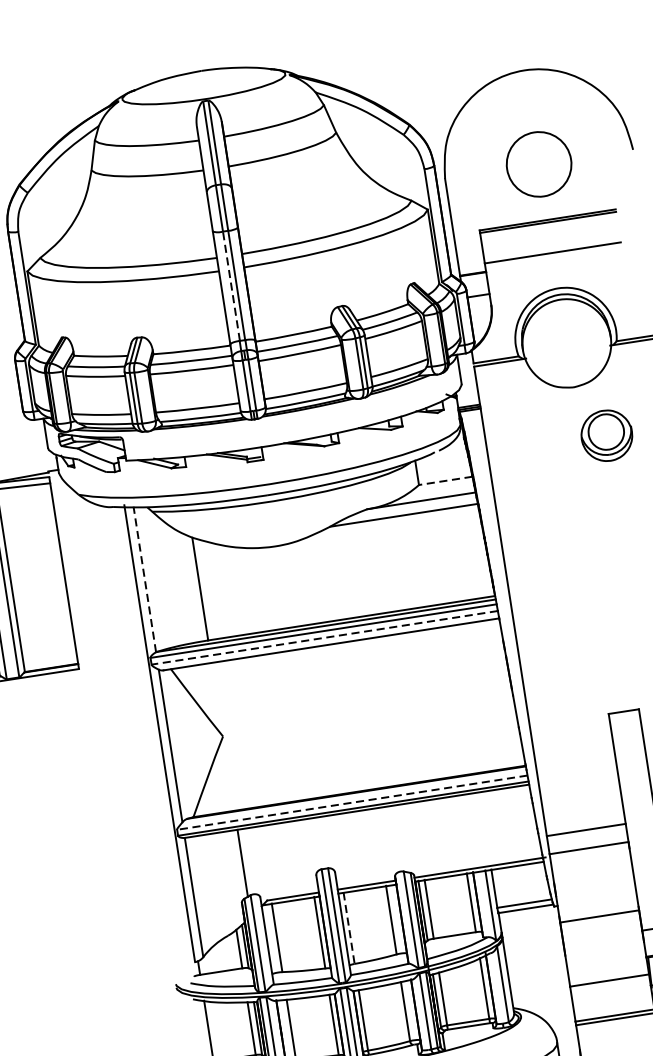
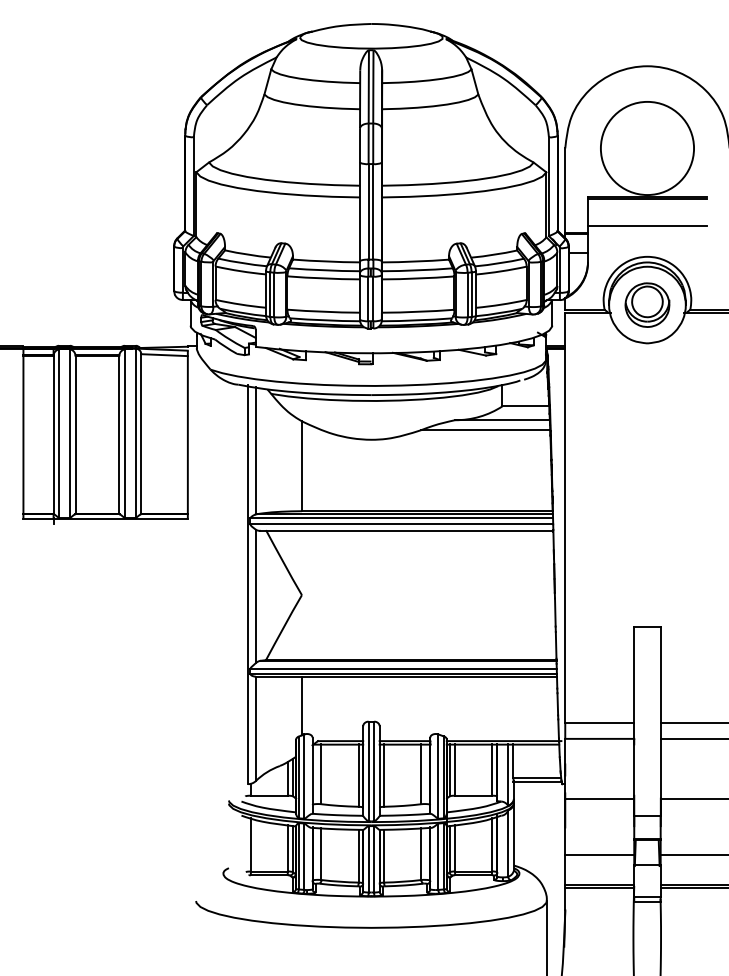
circle: (539, 164) -> (647, 148), size x1.67
line: (231, 285) -> (368, 211), dashed -> solid
part: (606, 435) -> (647, 304), moved
line: (445, 481) -> (525, 406), dashed -> solid
line: (144, 579) -> (255, 450), dashed -> solid
line: (324, 638) -> (401, 524), dashed -> solid
line: (352, 802) -> (403, 668), dashed -> solid
line: (349, 929) -> (384, 776), dashed -> solid

